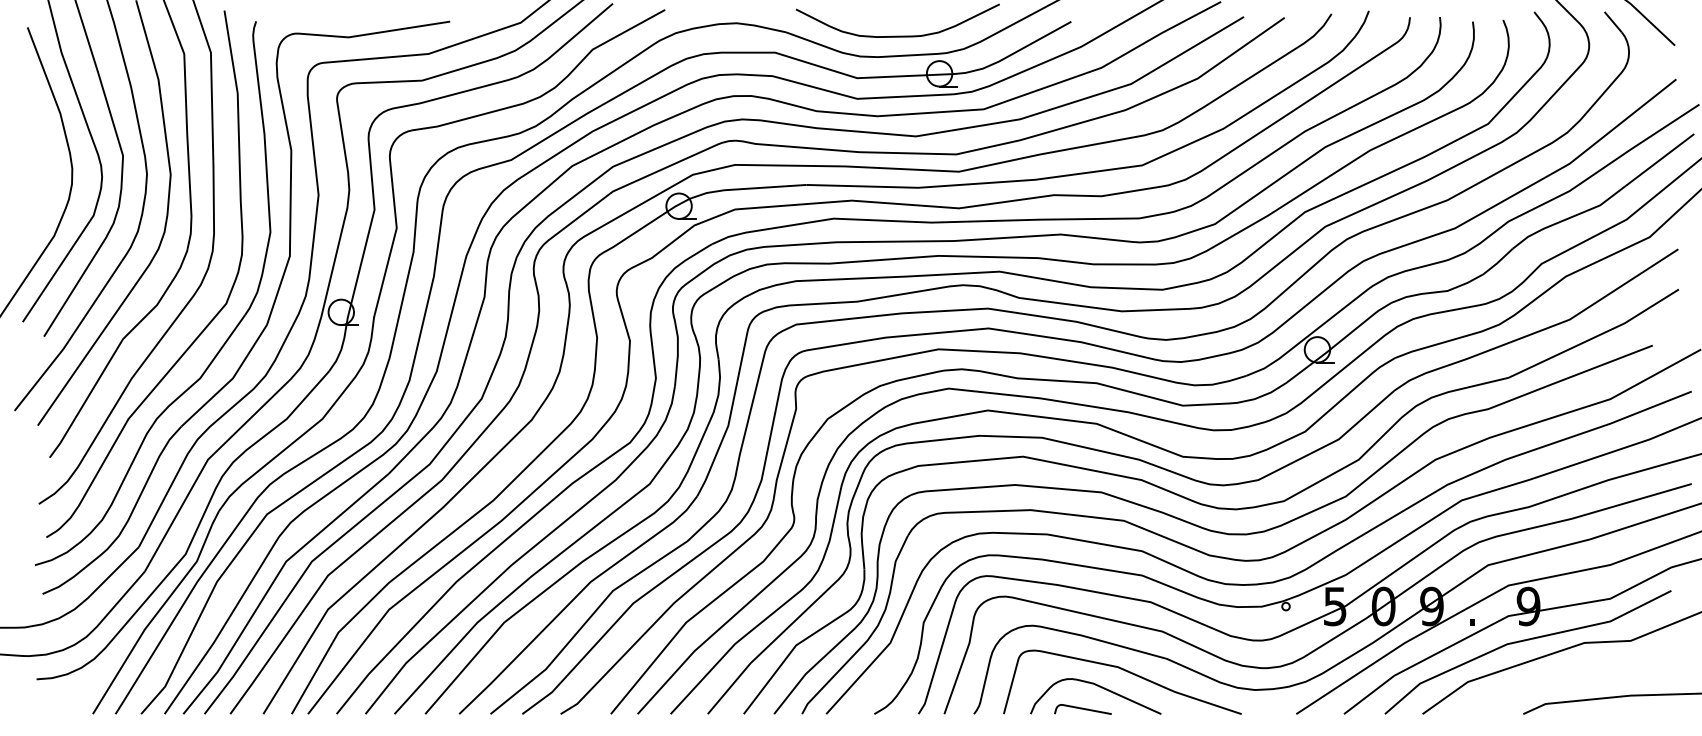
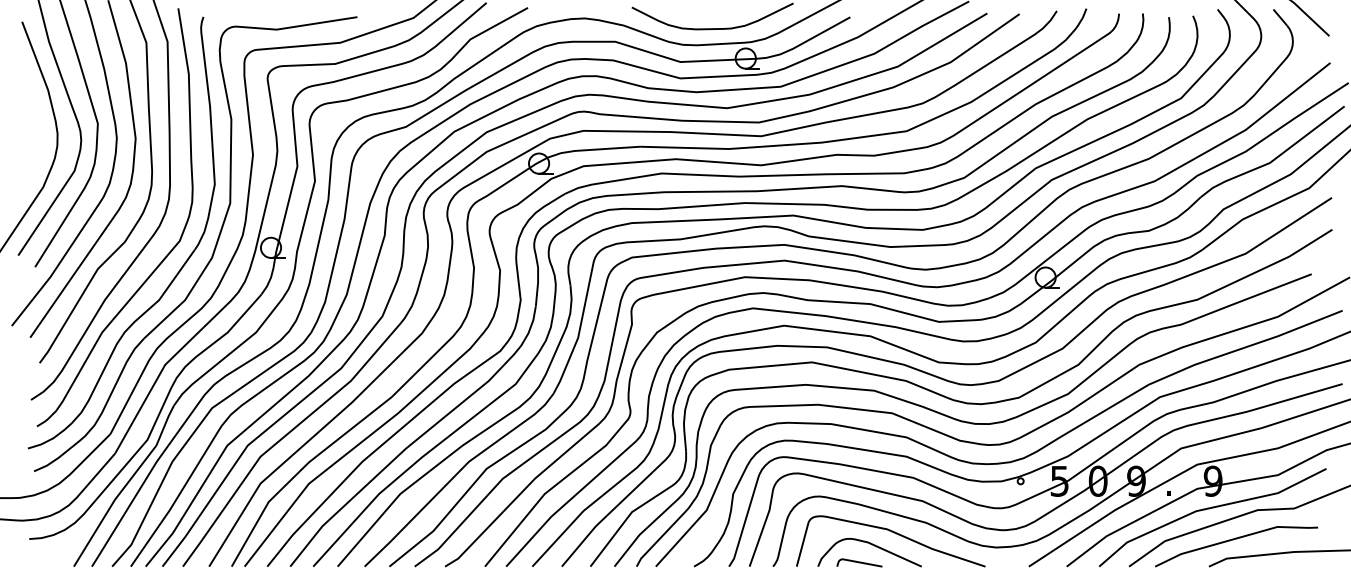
line: (1554, 681) -> (1233, 540), added

